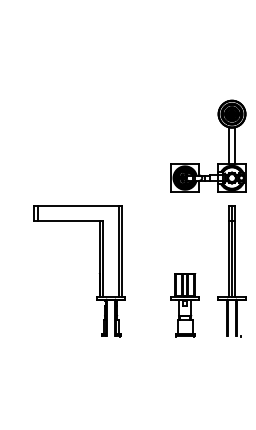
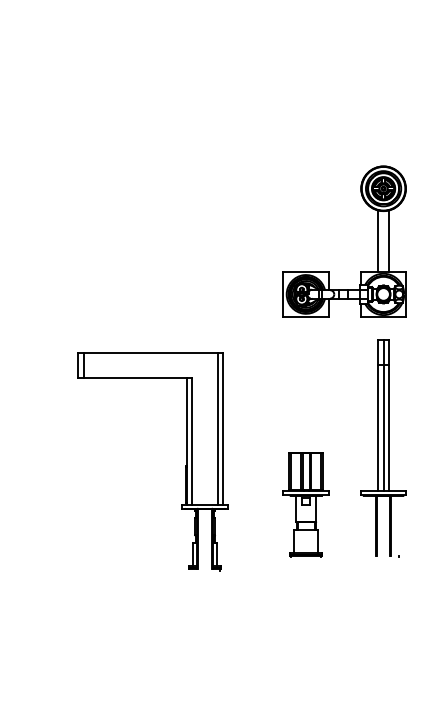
part: (98, 273) -> (184, 465), moved

